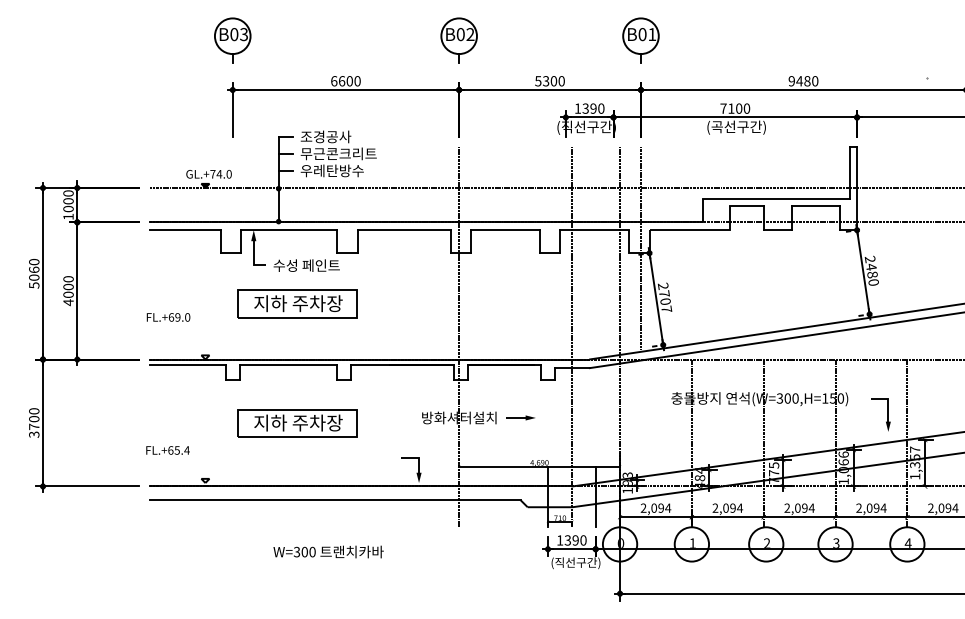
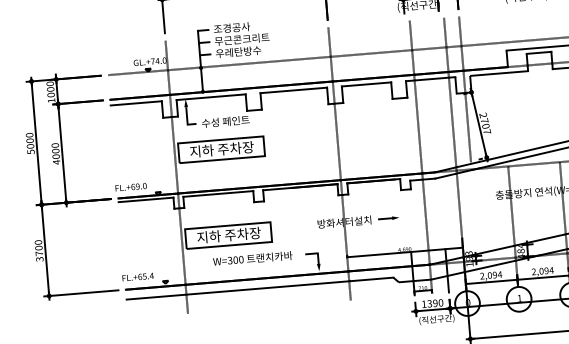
text: (34, 269) -> (30, 140), 5060 -> 5000
text: (168, 317) -> (131, 187), moved
line: (232, 336) -> (176, 176), added
text: (167, 450) -> (137, 277), moved
text: (328, 551) -> (252, 258), moved

